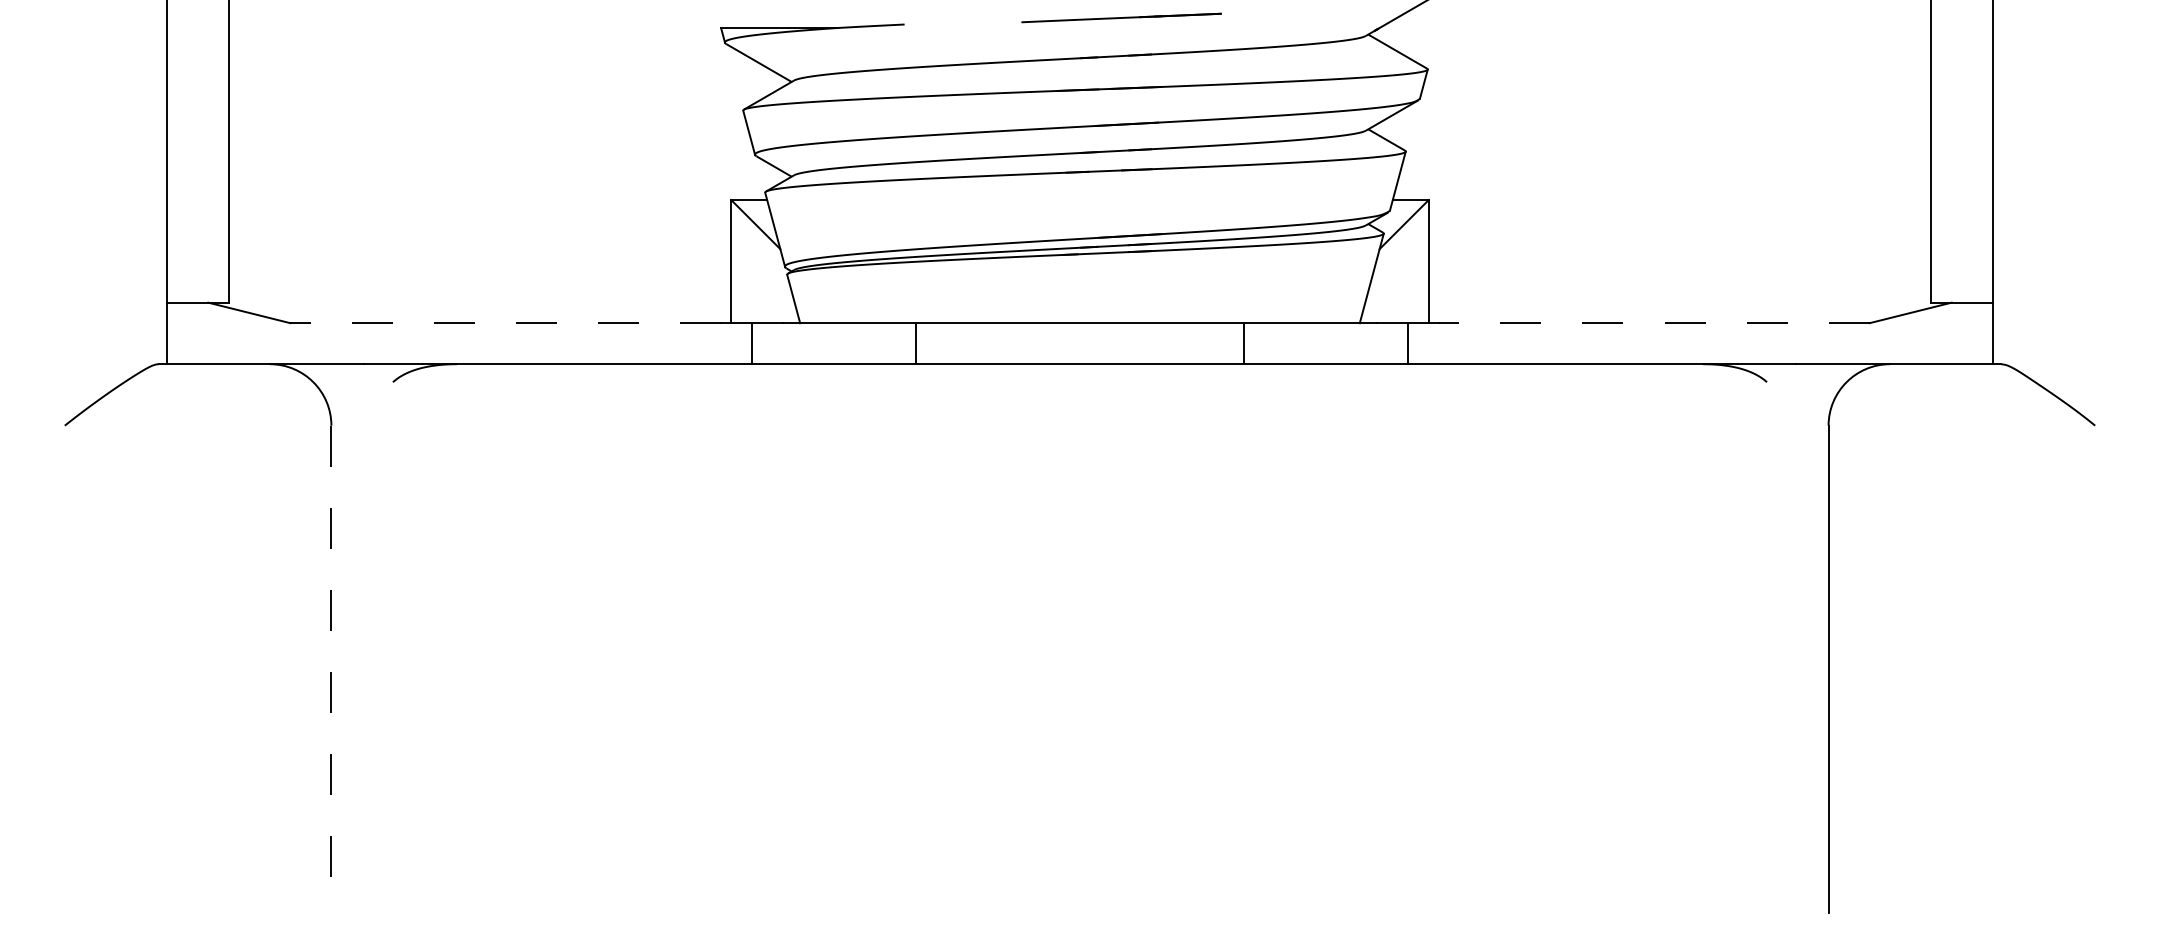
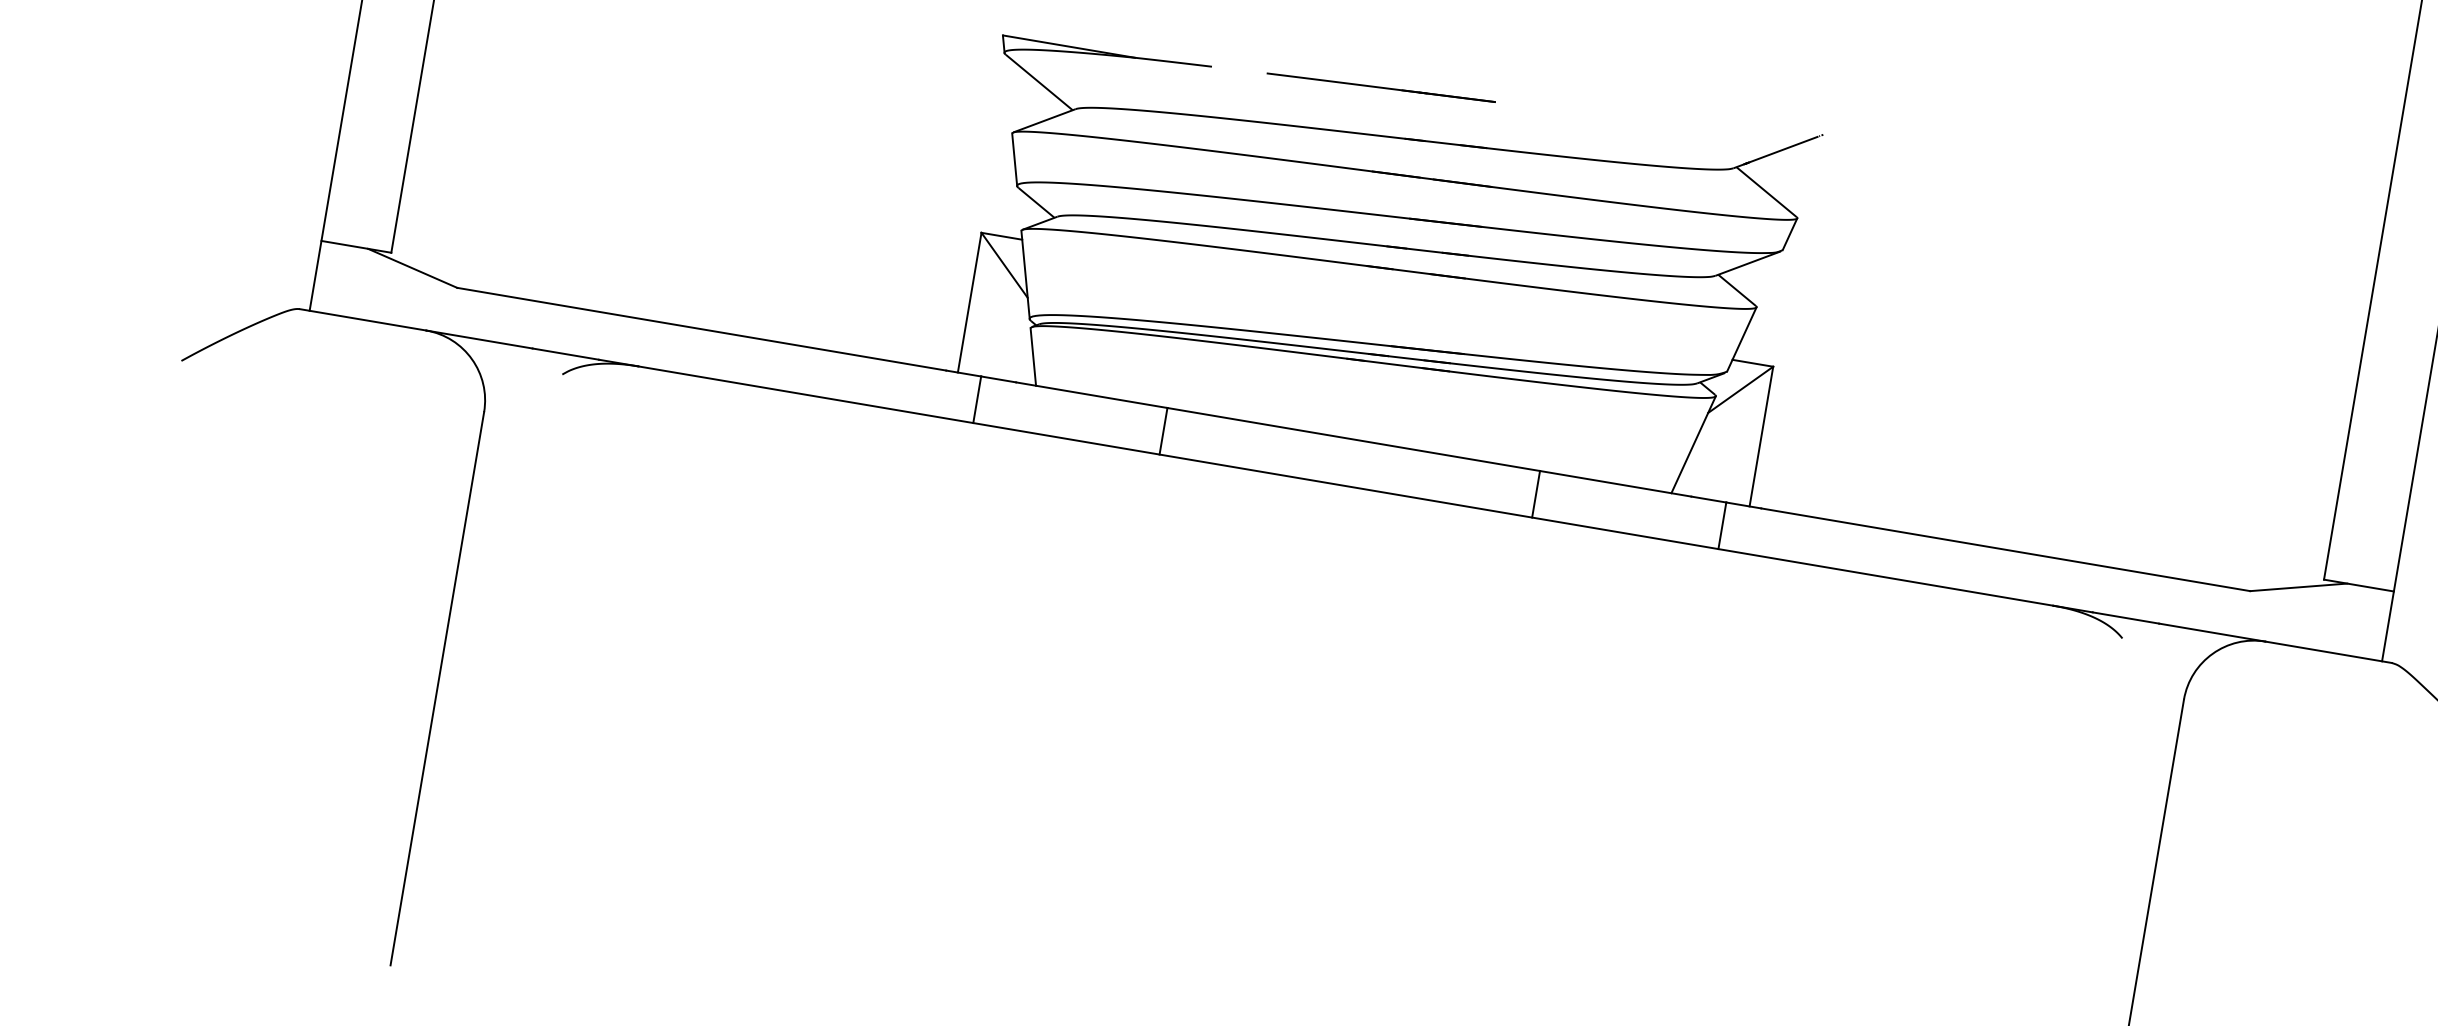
line: (1121, 17) -> (1381, 87), moved
line: (505, 323) -> (701, 329), dashed -> solid
line: (1653, 323) -> (2004, 549), dashed -> solid
line: (331, 669) -> (437, 688), dashed -> solid

